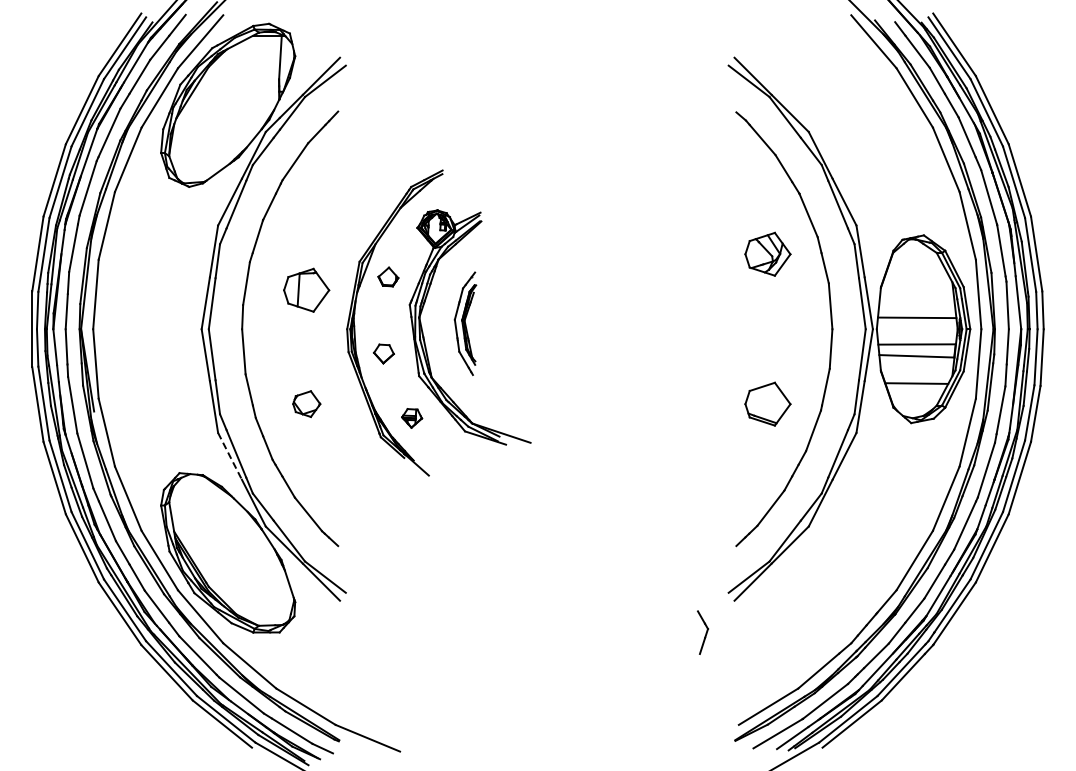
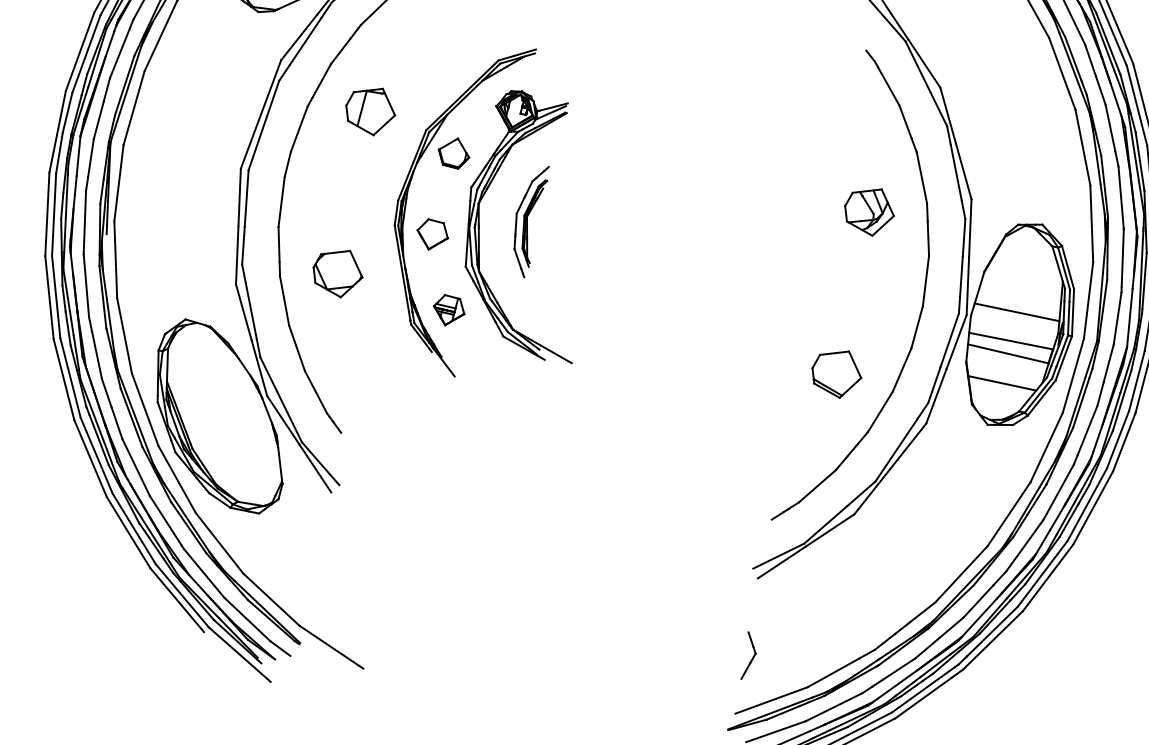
part: (388, 276) -> (454, 152), size x1.43
part: (306, 289) -> (370, 109), moved
part: (383, 353) -> (432, 234), size x1.43
part: (306, 403) -> (338, 271), size x1.67
part: (411, 418) -> (448, 310), size x1.43
line: (230, 456) -> (244, 312), dashed -> solid
part: (702, 632) -> (748, 656), moved

